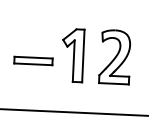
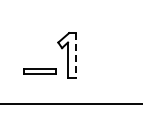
line: (82, 56) -> (75, 55), solid -> dashed
part: (114, 56) -> (102, 54), removed
part: (33, 60) -> (39, 71), moved

